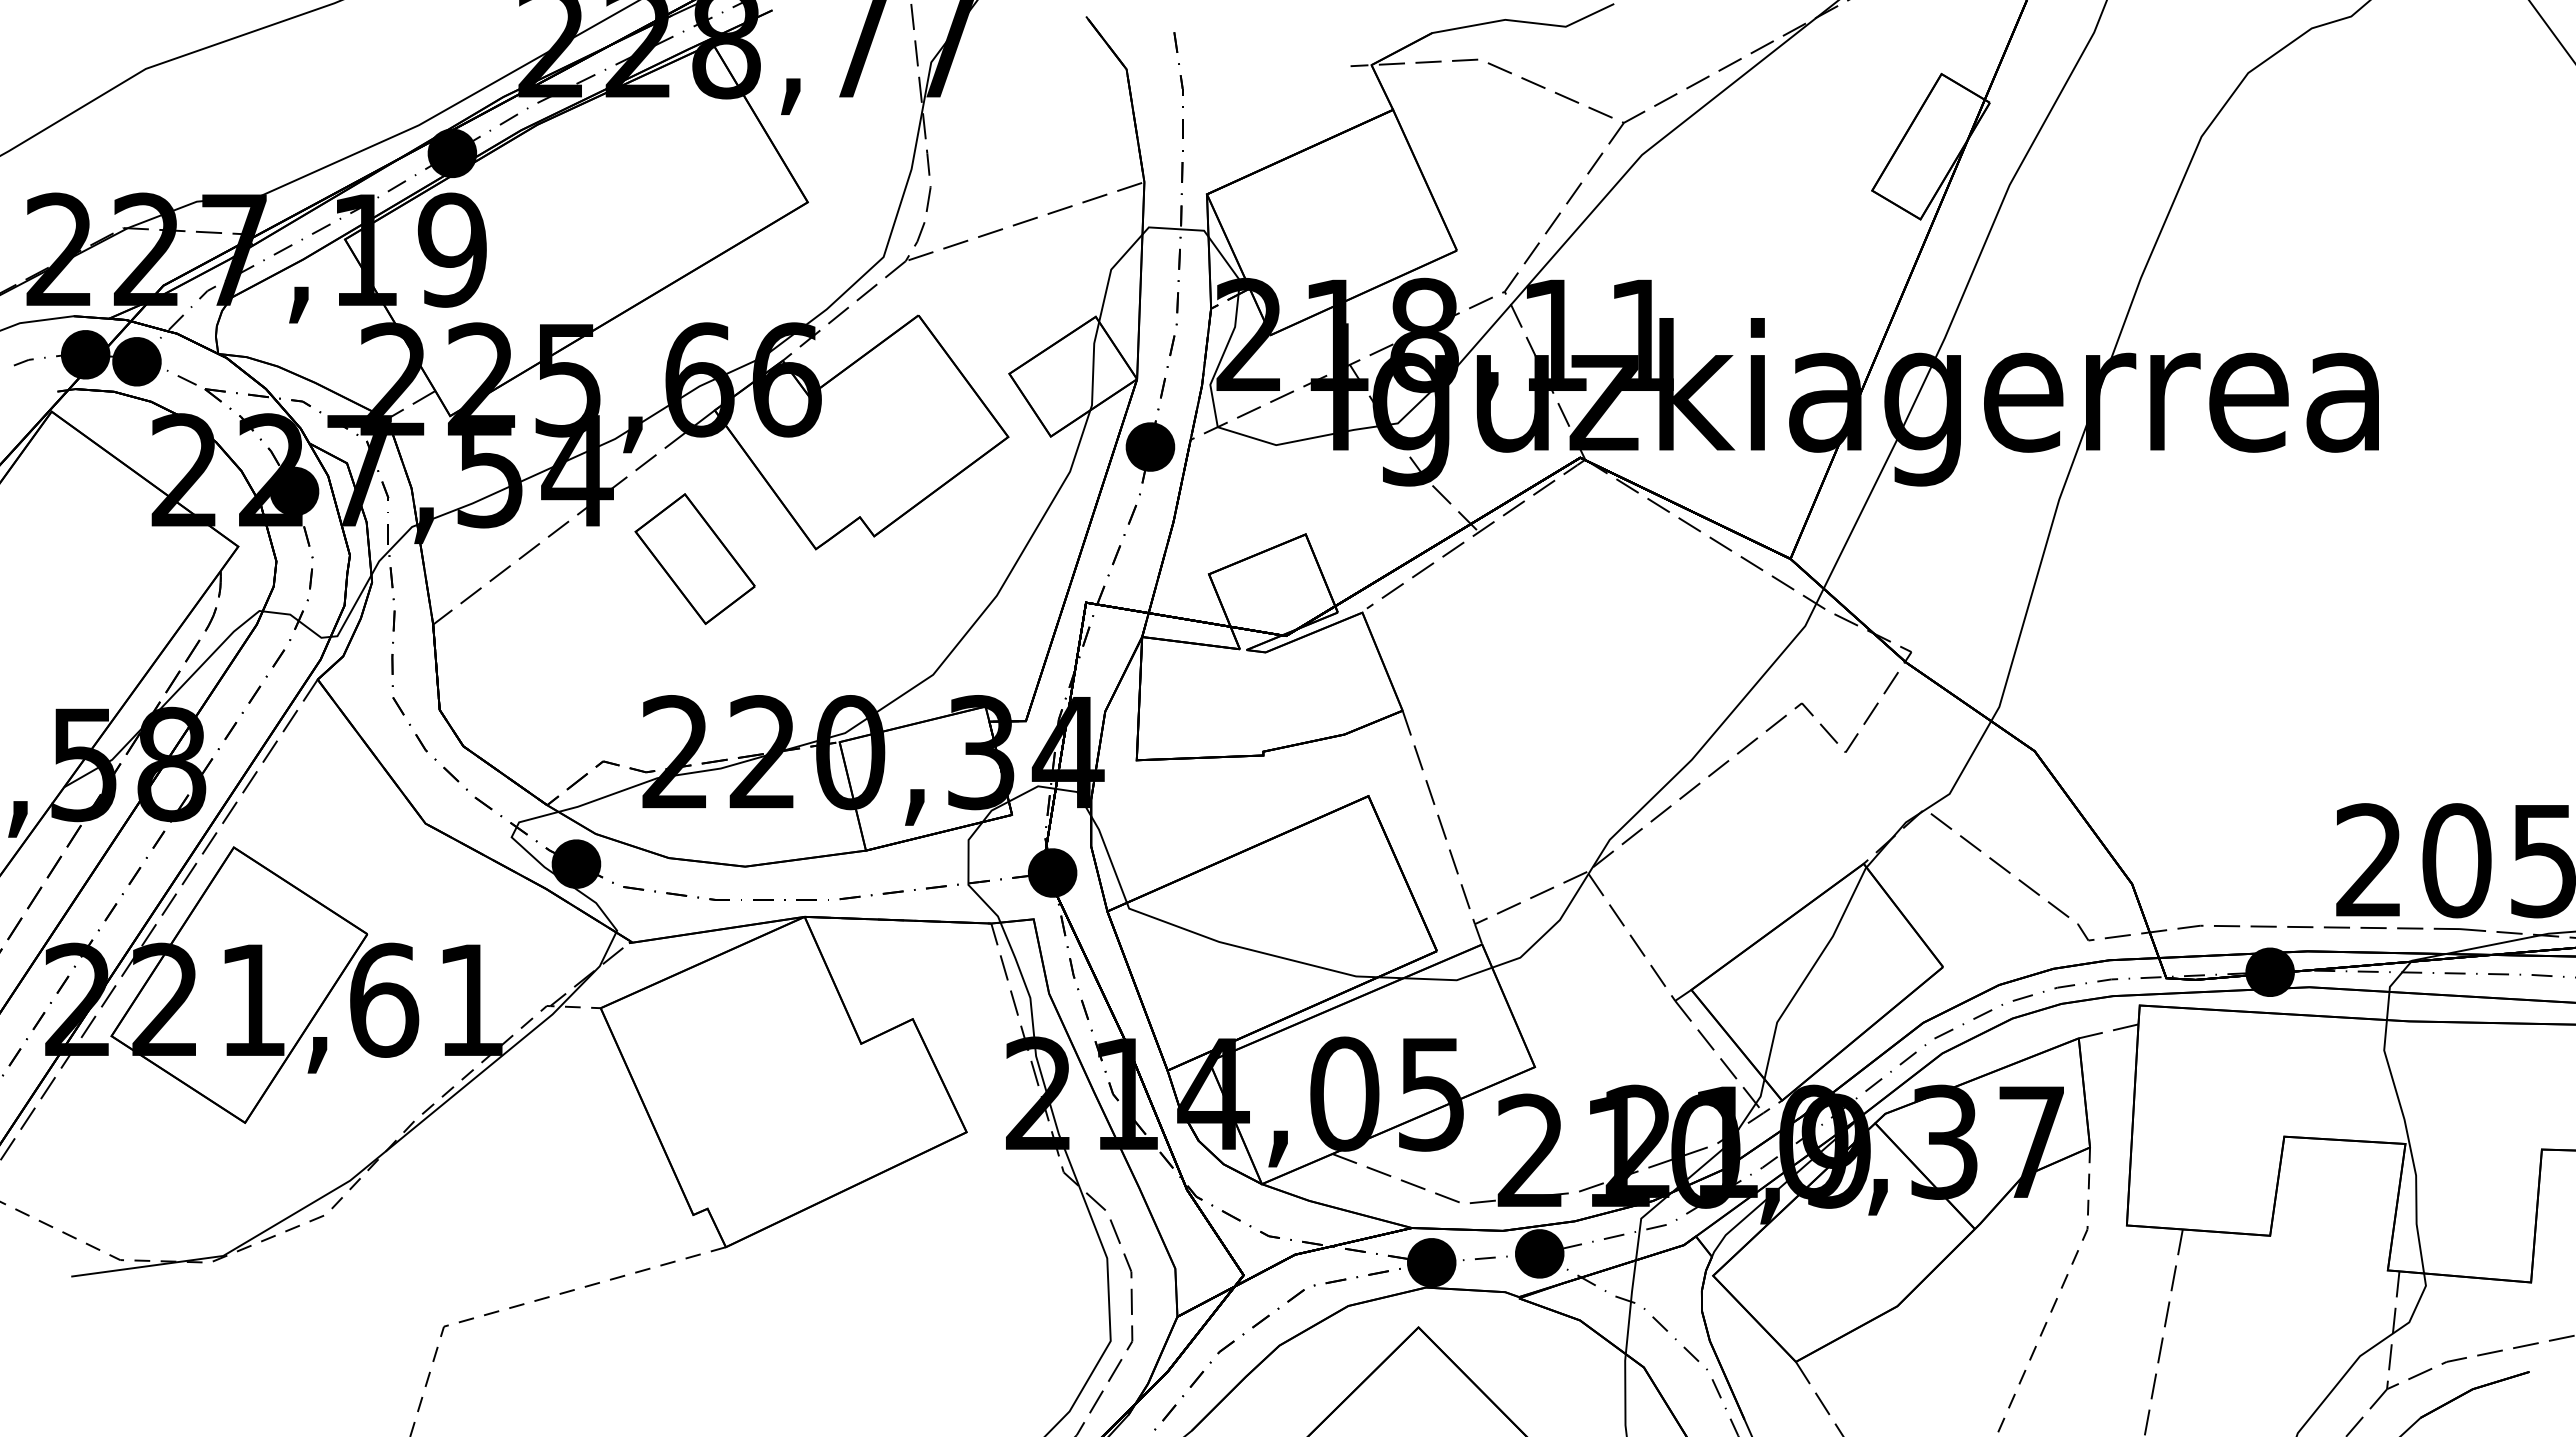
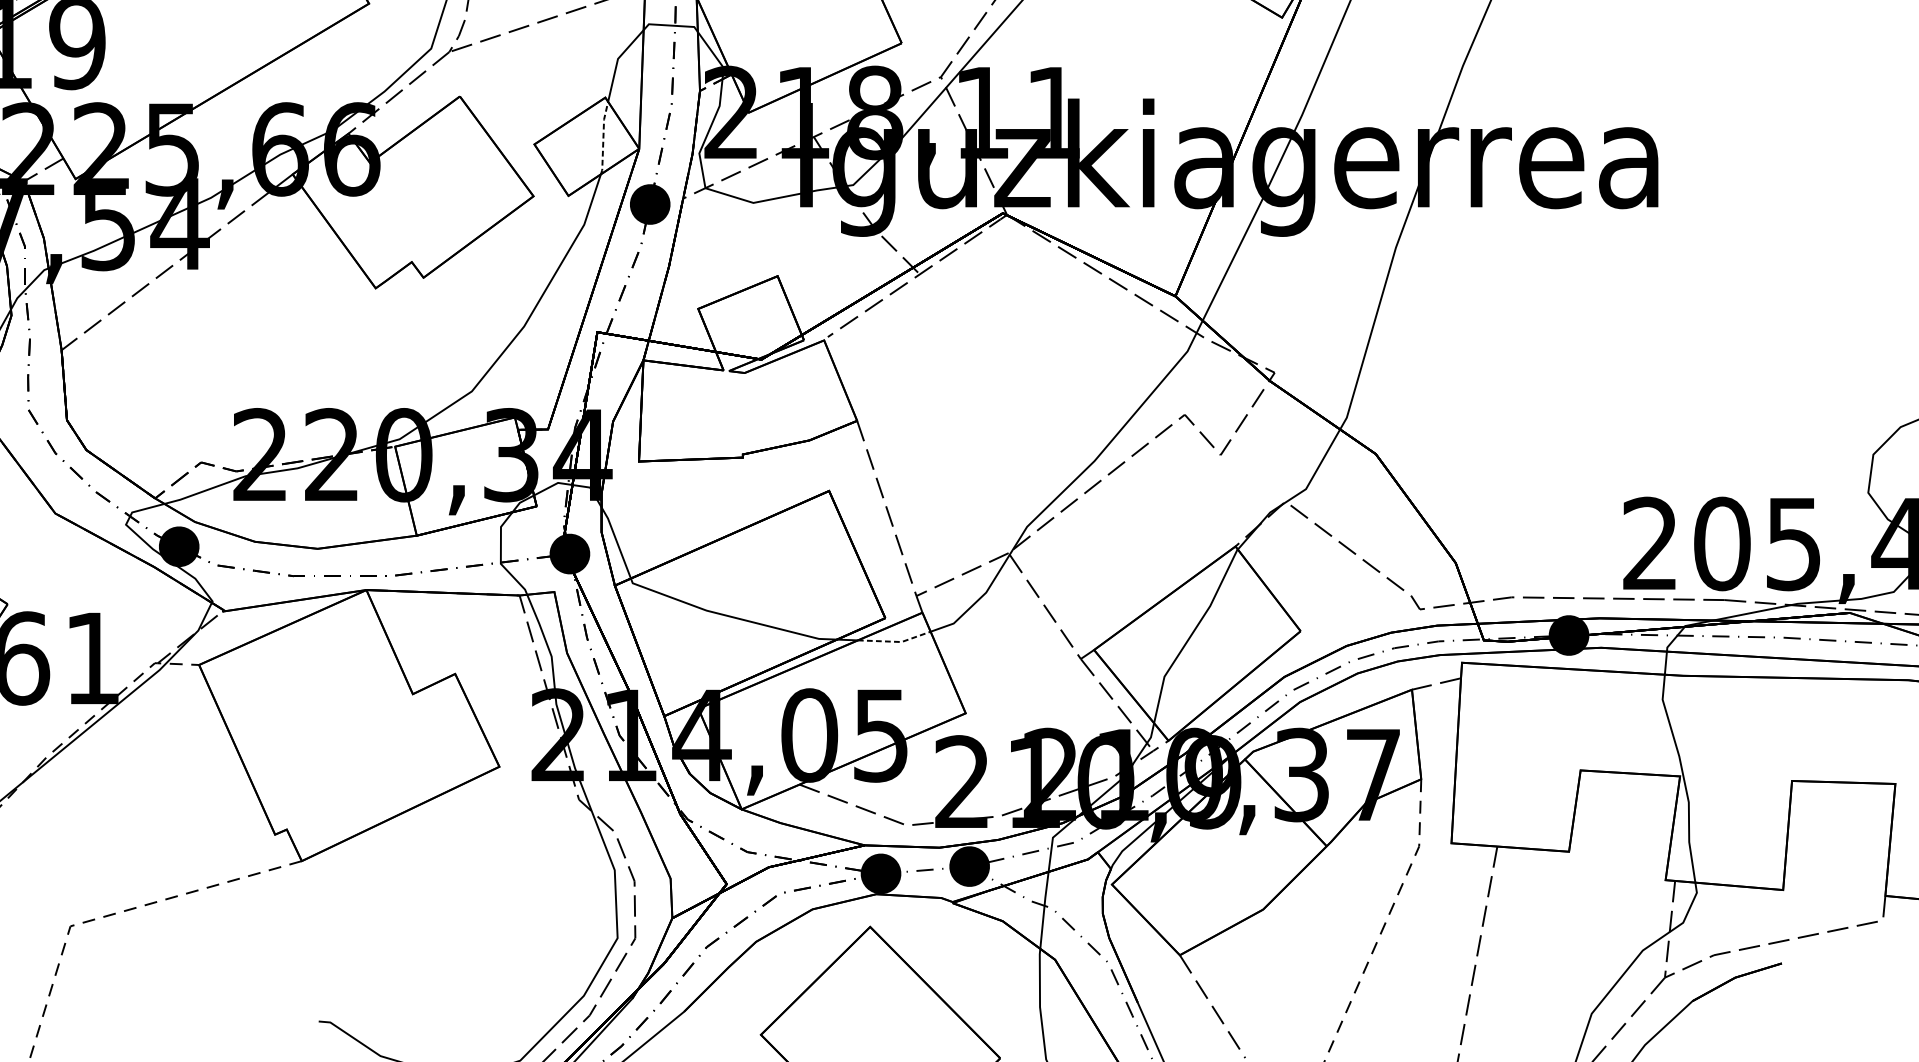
line: (1093, 365) -> (603, 137), solid -> dashed
part: (694, 558) -> (276, 295), removed
line: (1449, 979) -> (895, 641), solid -> dashed

